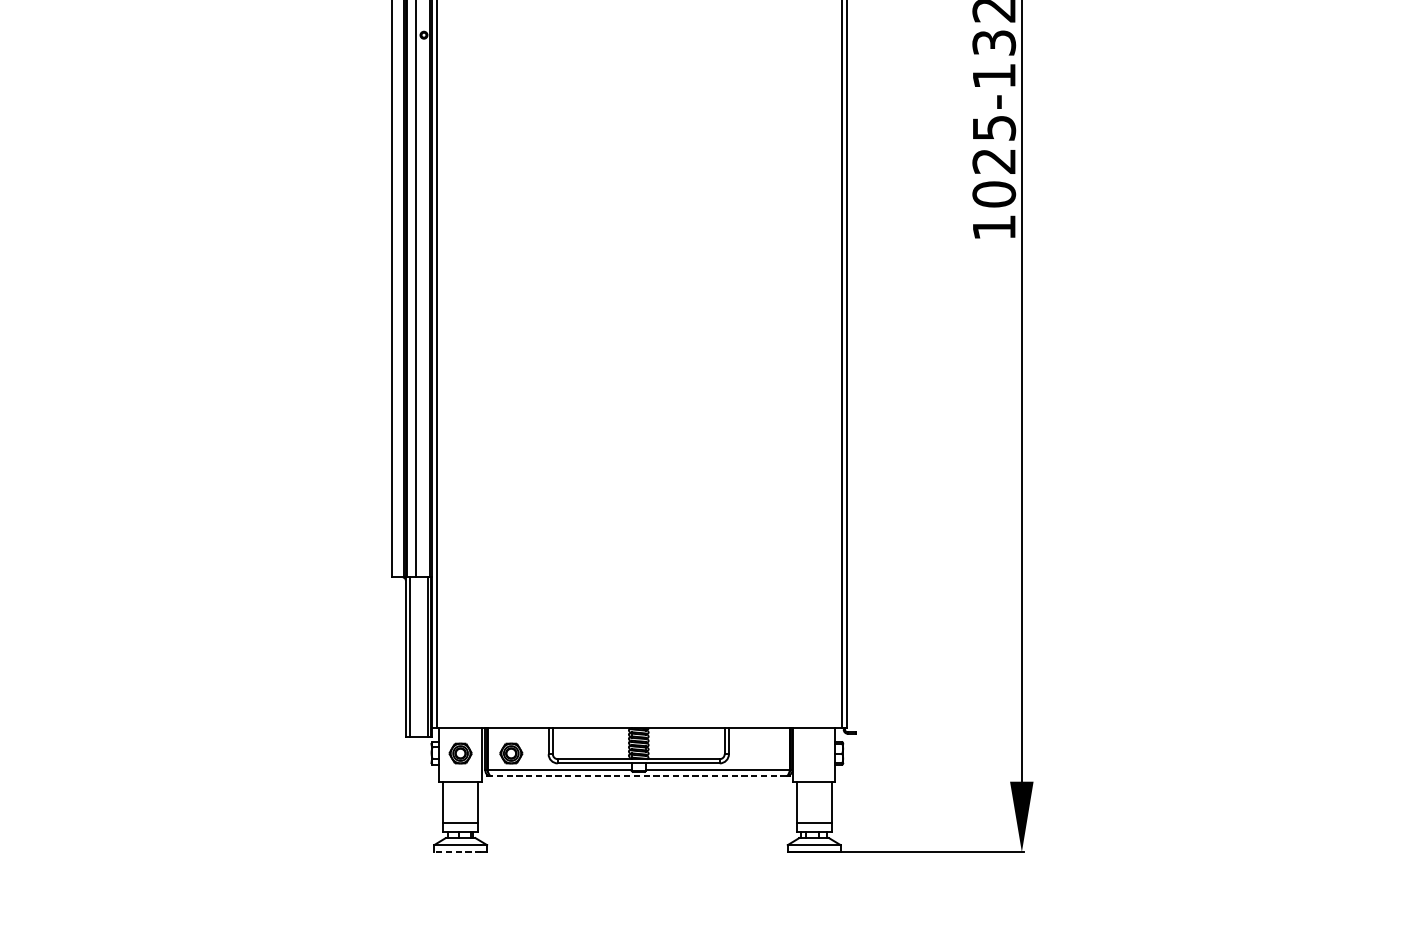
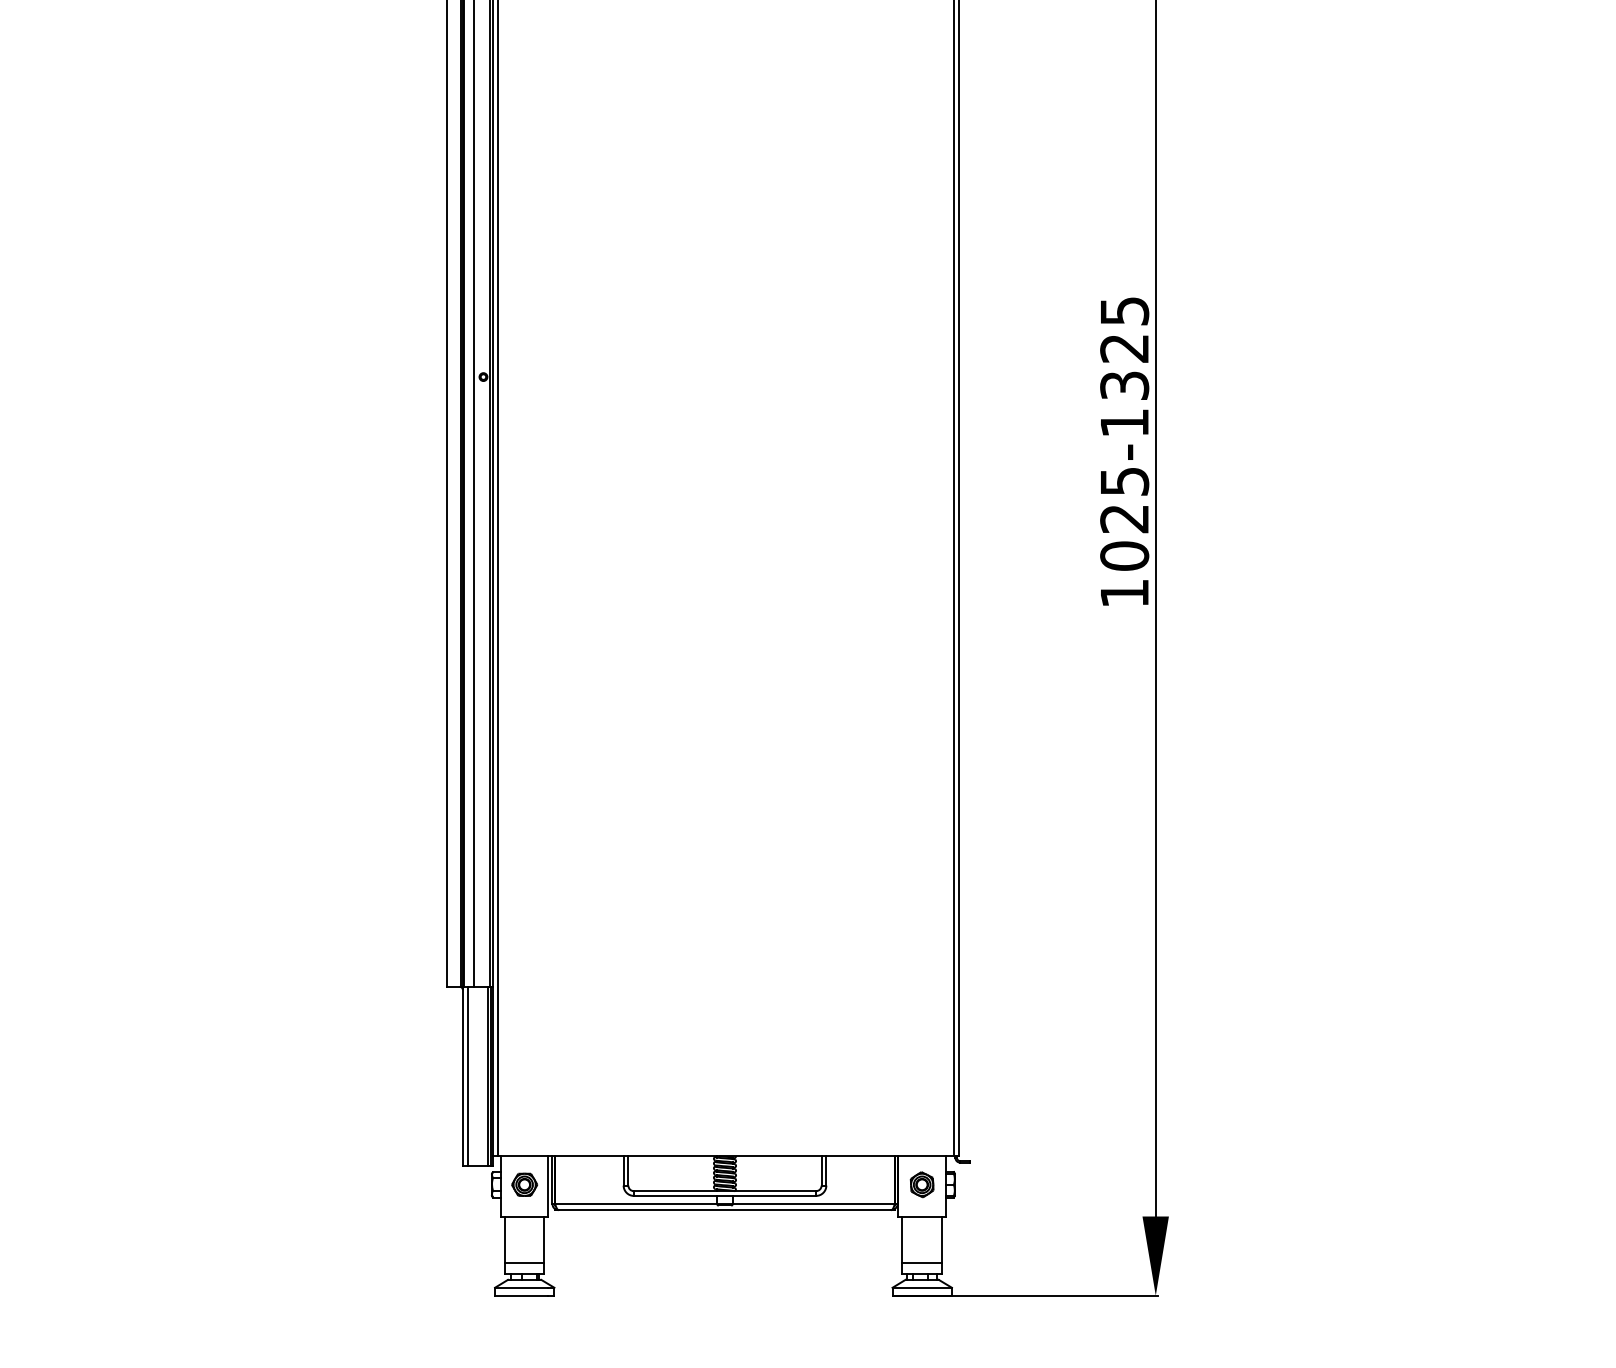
part: (511, 753) -> (581, 1184), removed
part: (813, 753) -> (921, 1184), added
line: (638, 776) -> (724, 1210), dashed -> solid
line: (456, 851) -> (520, 1295), dashed -> solid

